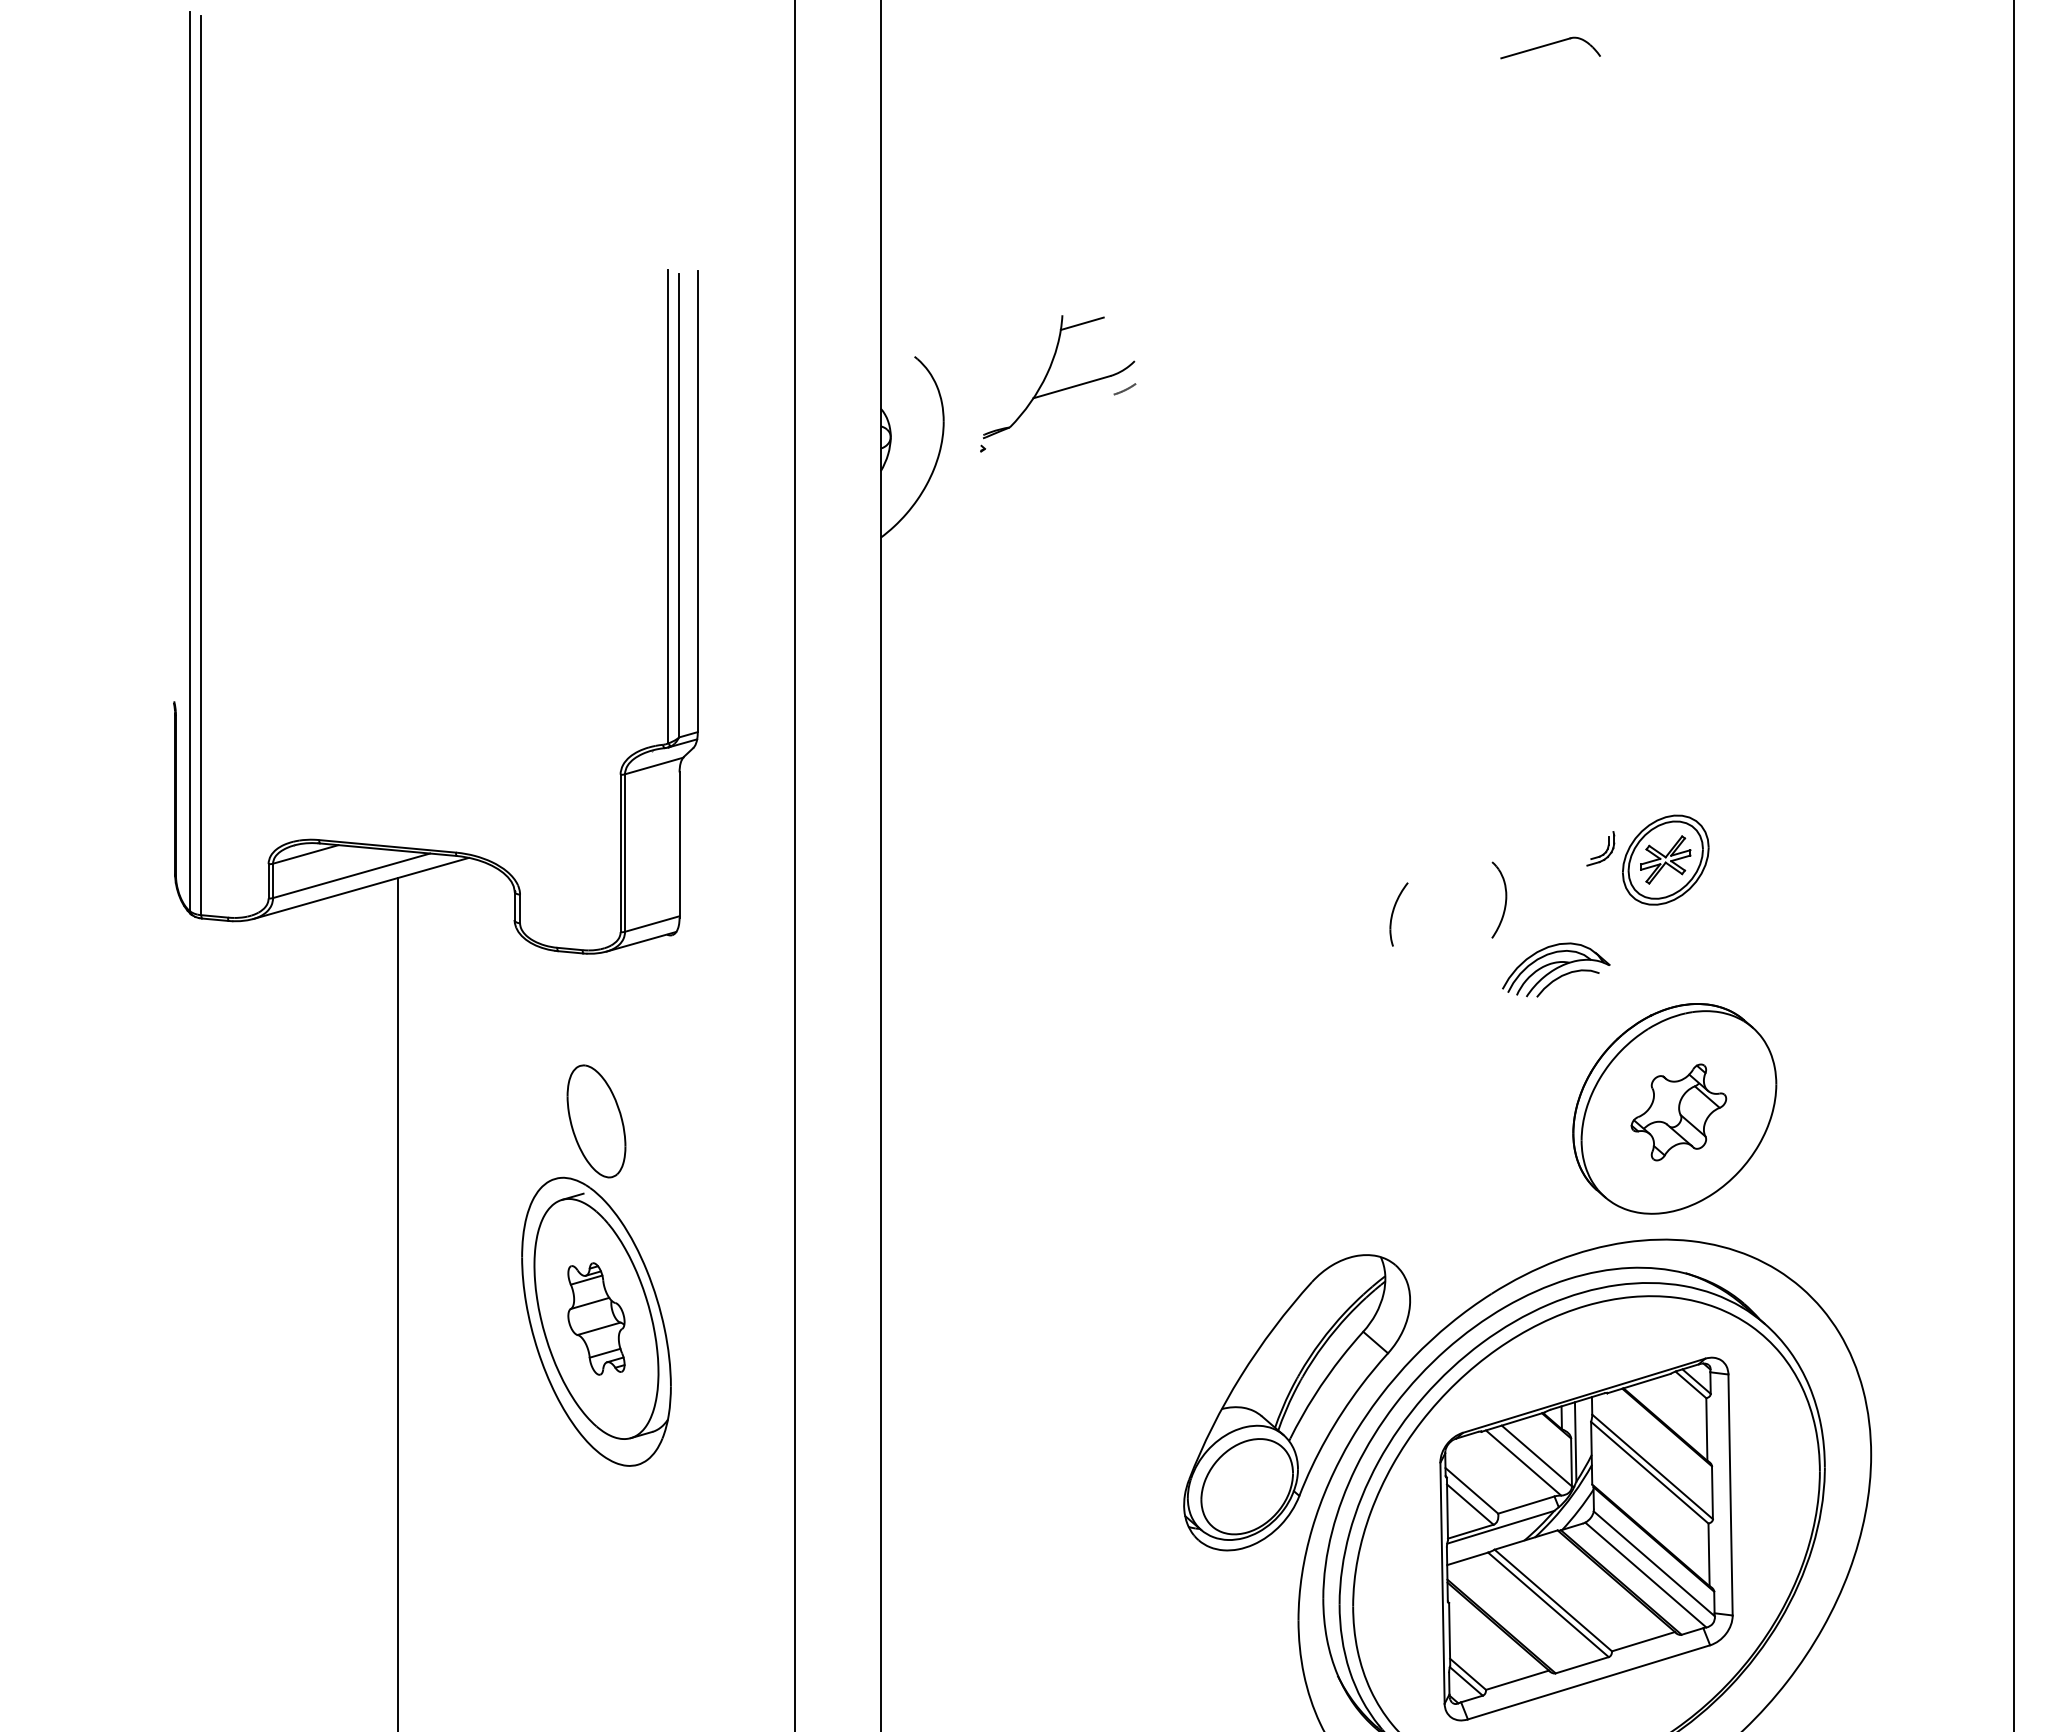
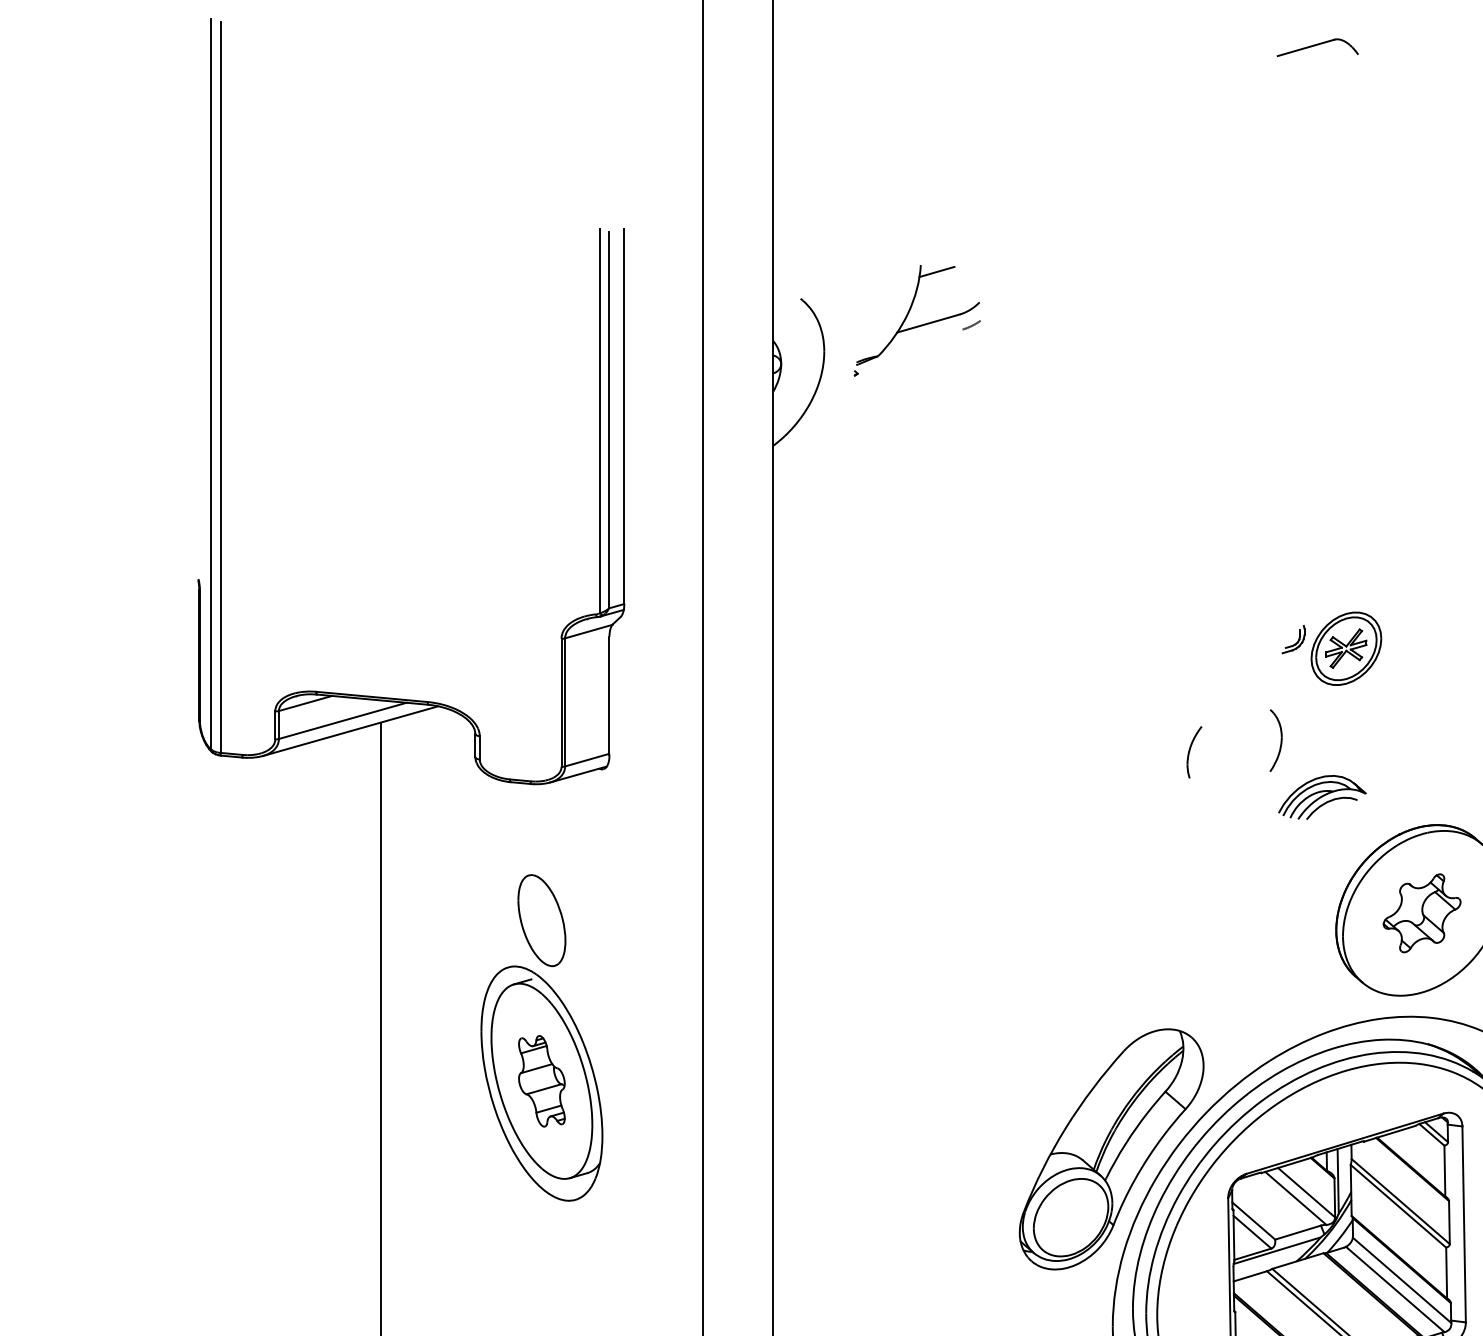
part: (1647, 859) -> (1331, 648), moved

